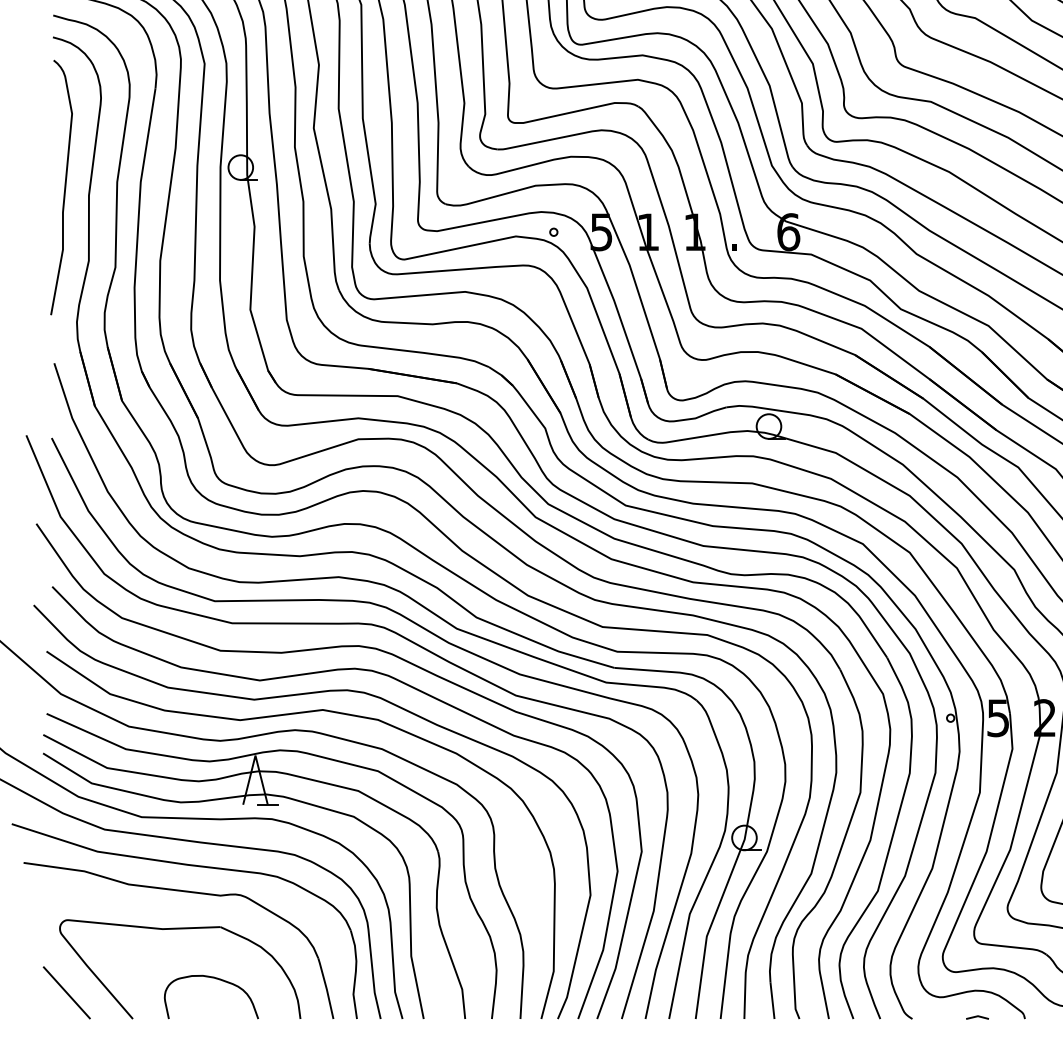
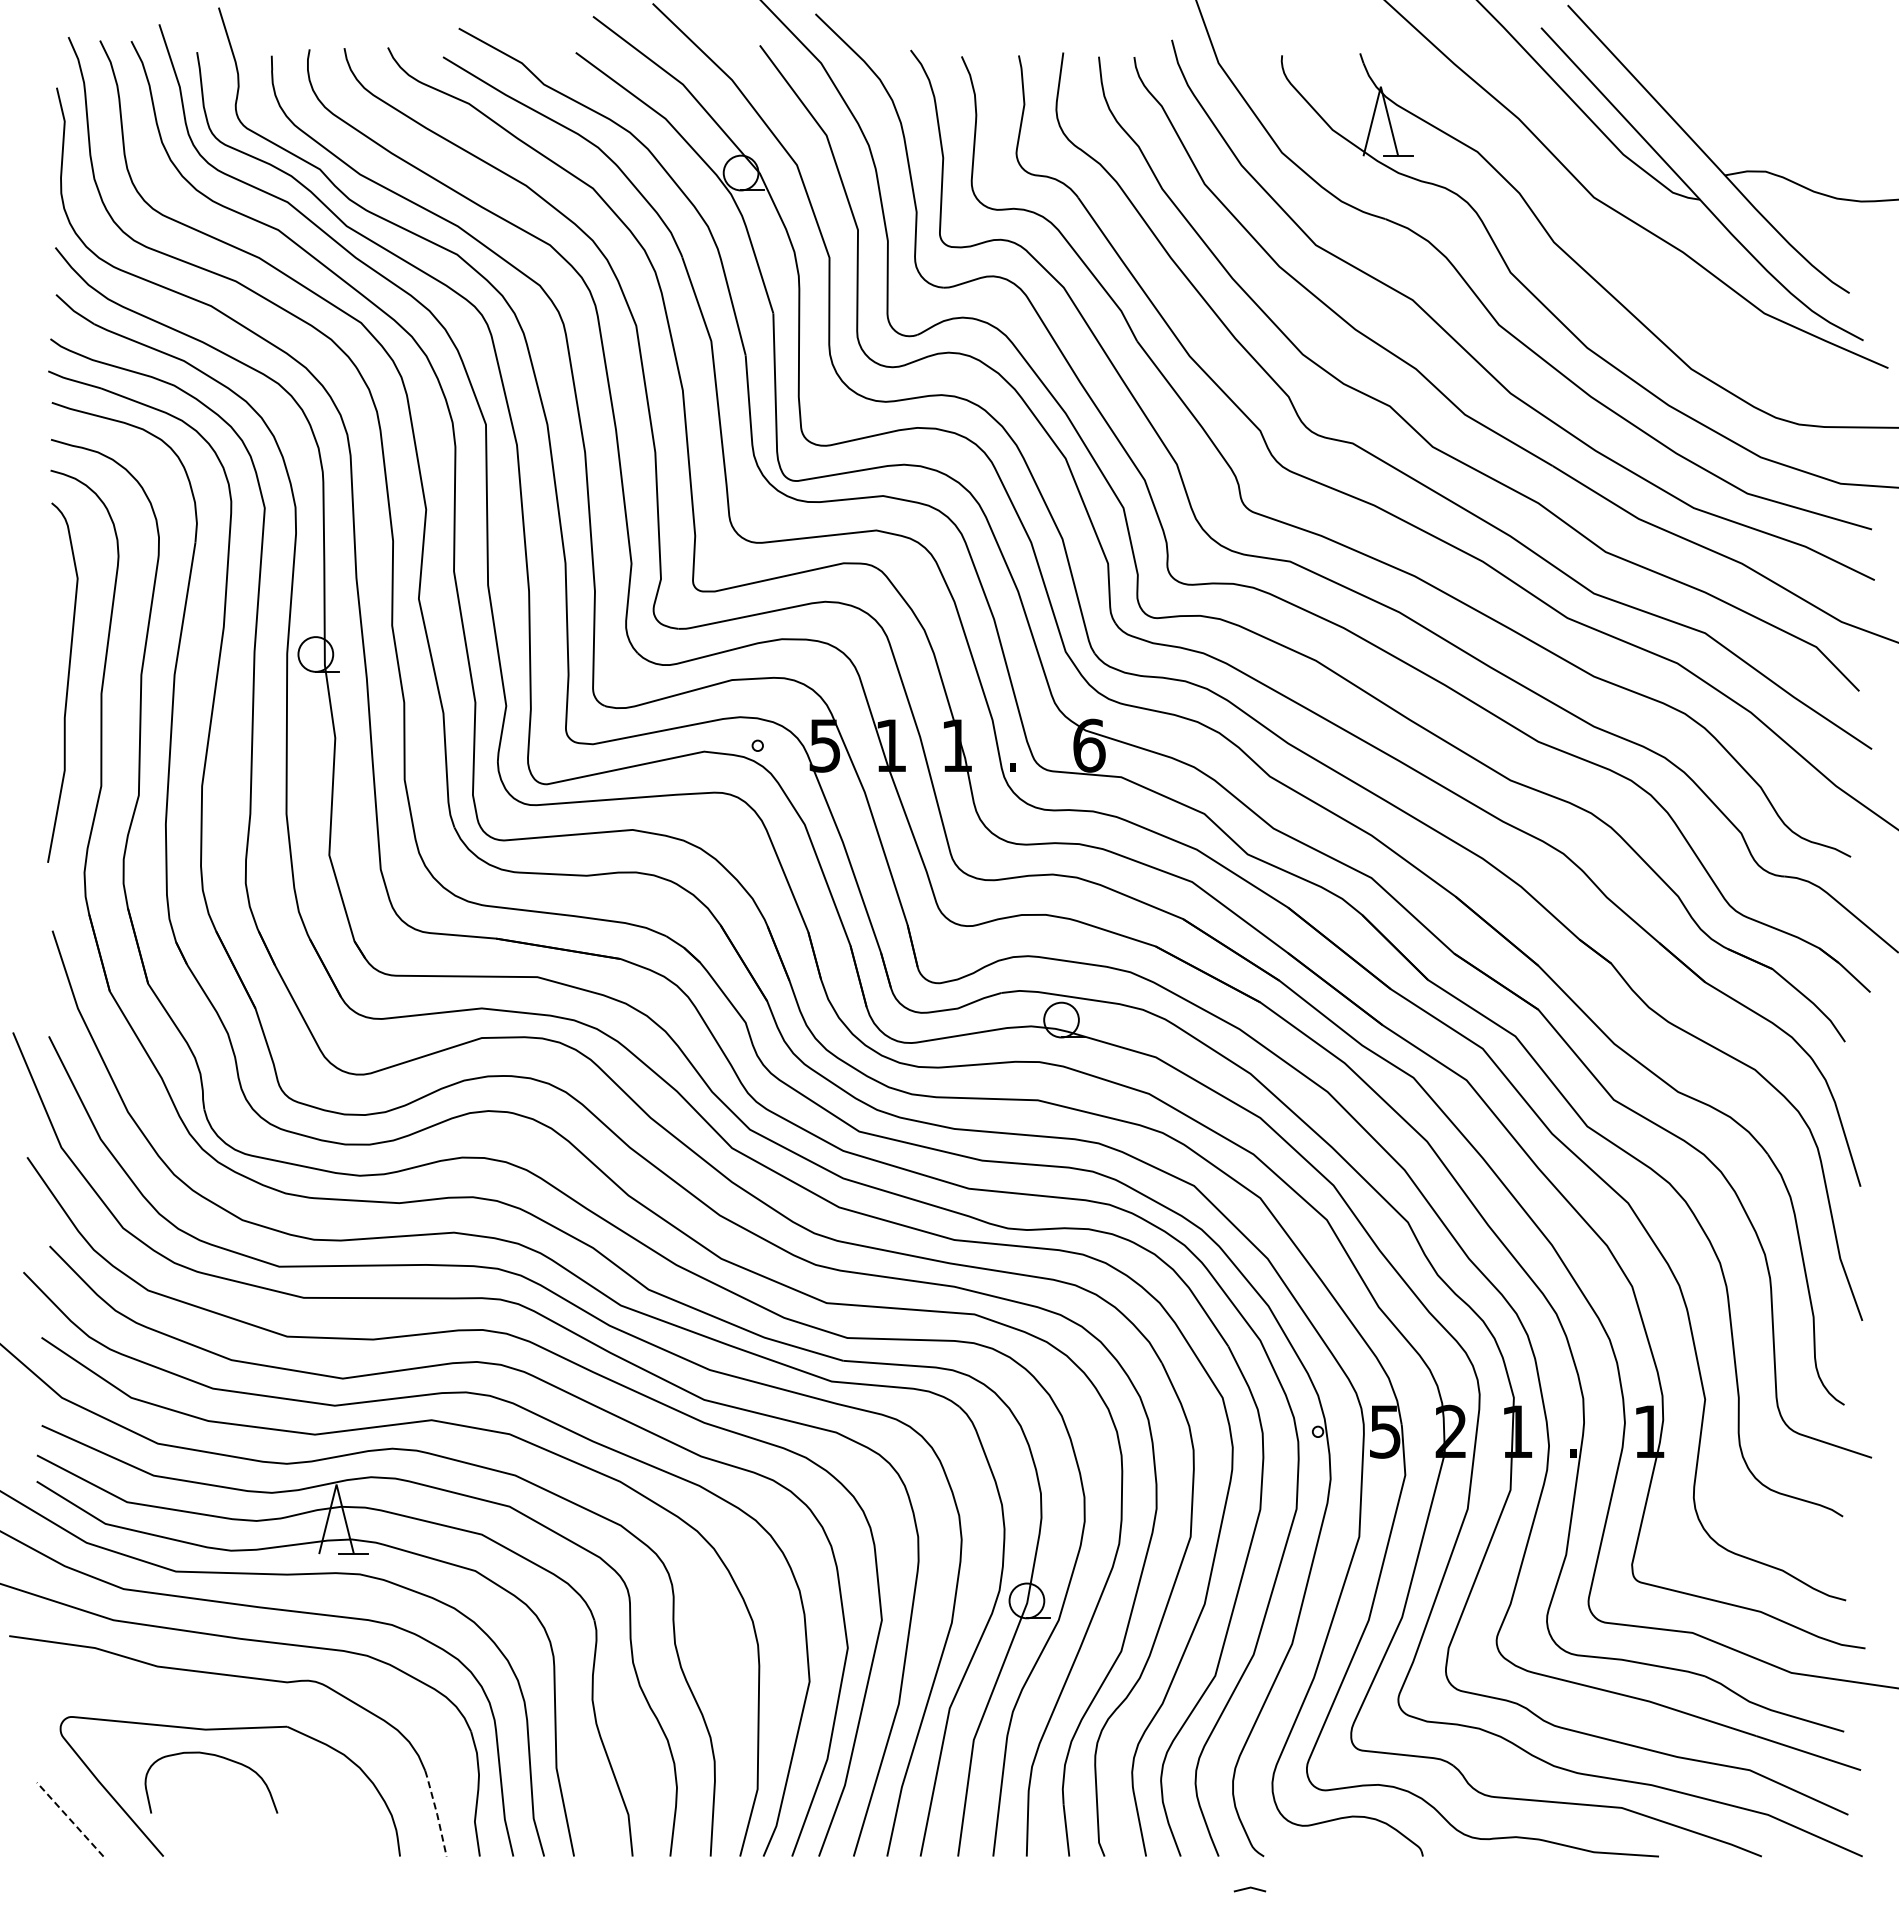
curve: (216, 979) -> (218, 1757), moved
line: (326, 987) -> (436, 1812), solid -> dashed
line: (67, 992) -> (70, 1819), solid -> dashed
line: (977, 1016) -> (1249, 1888), moved

